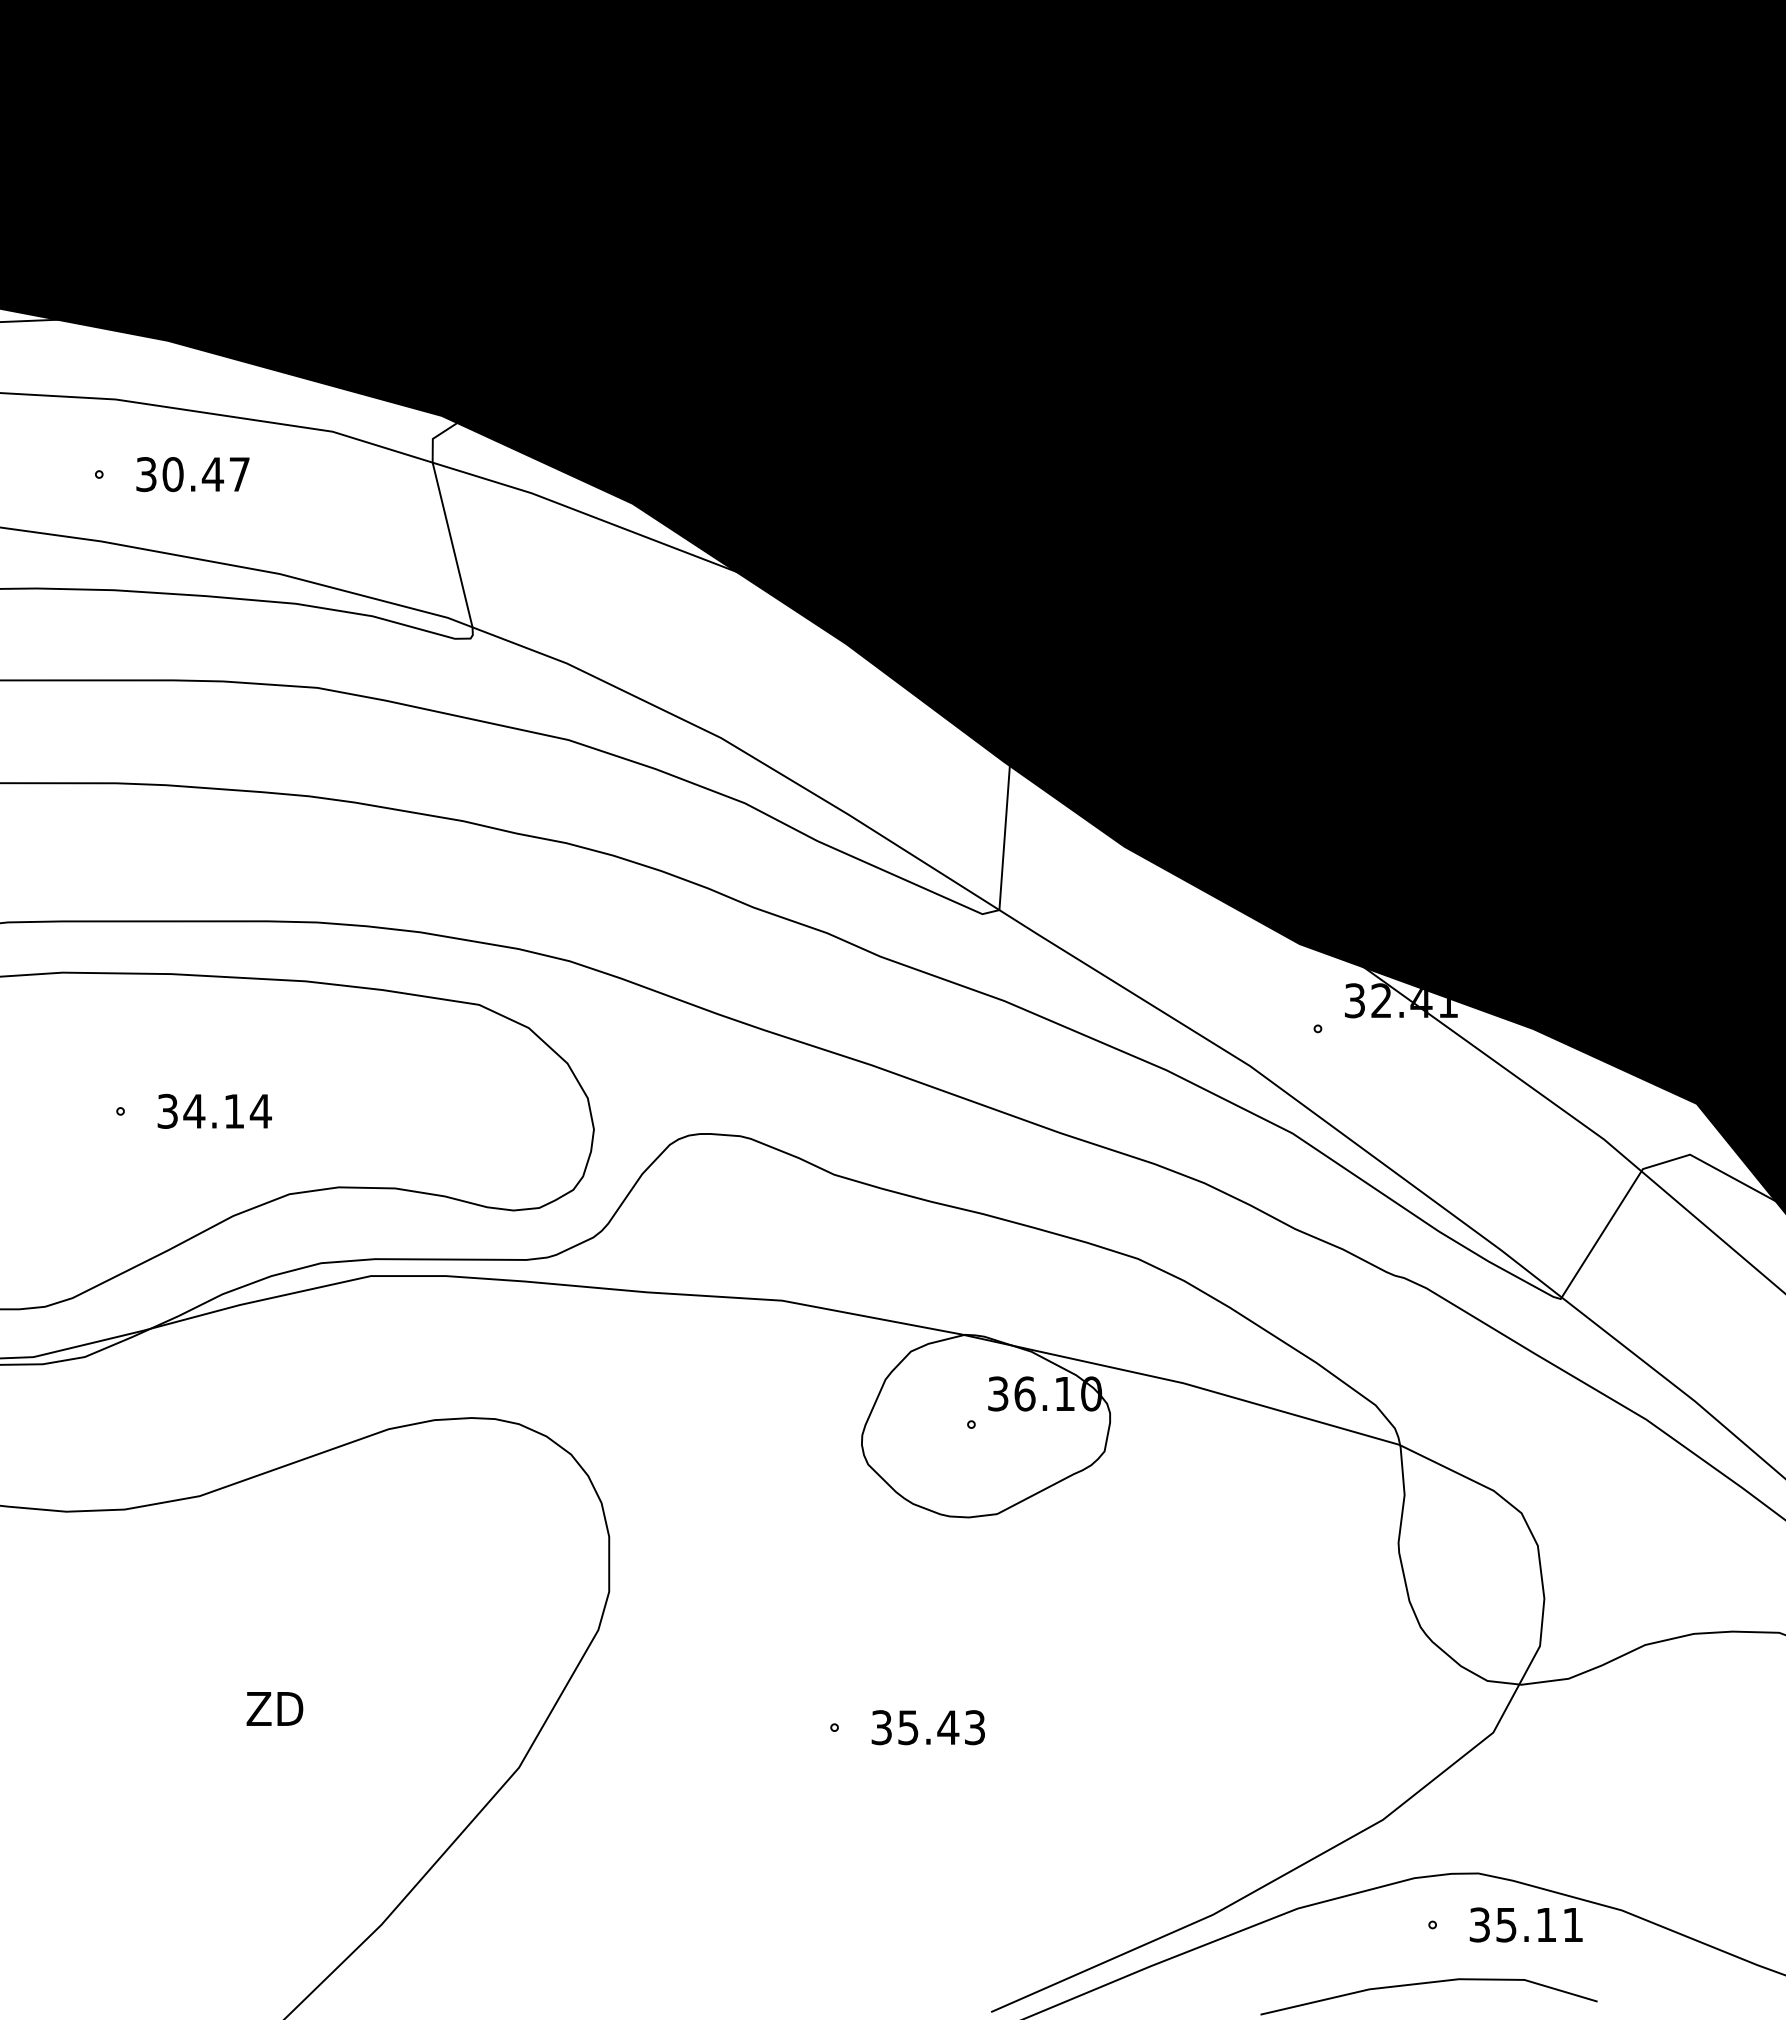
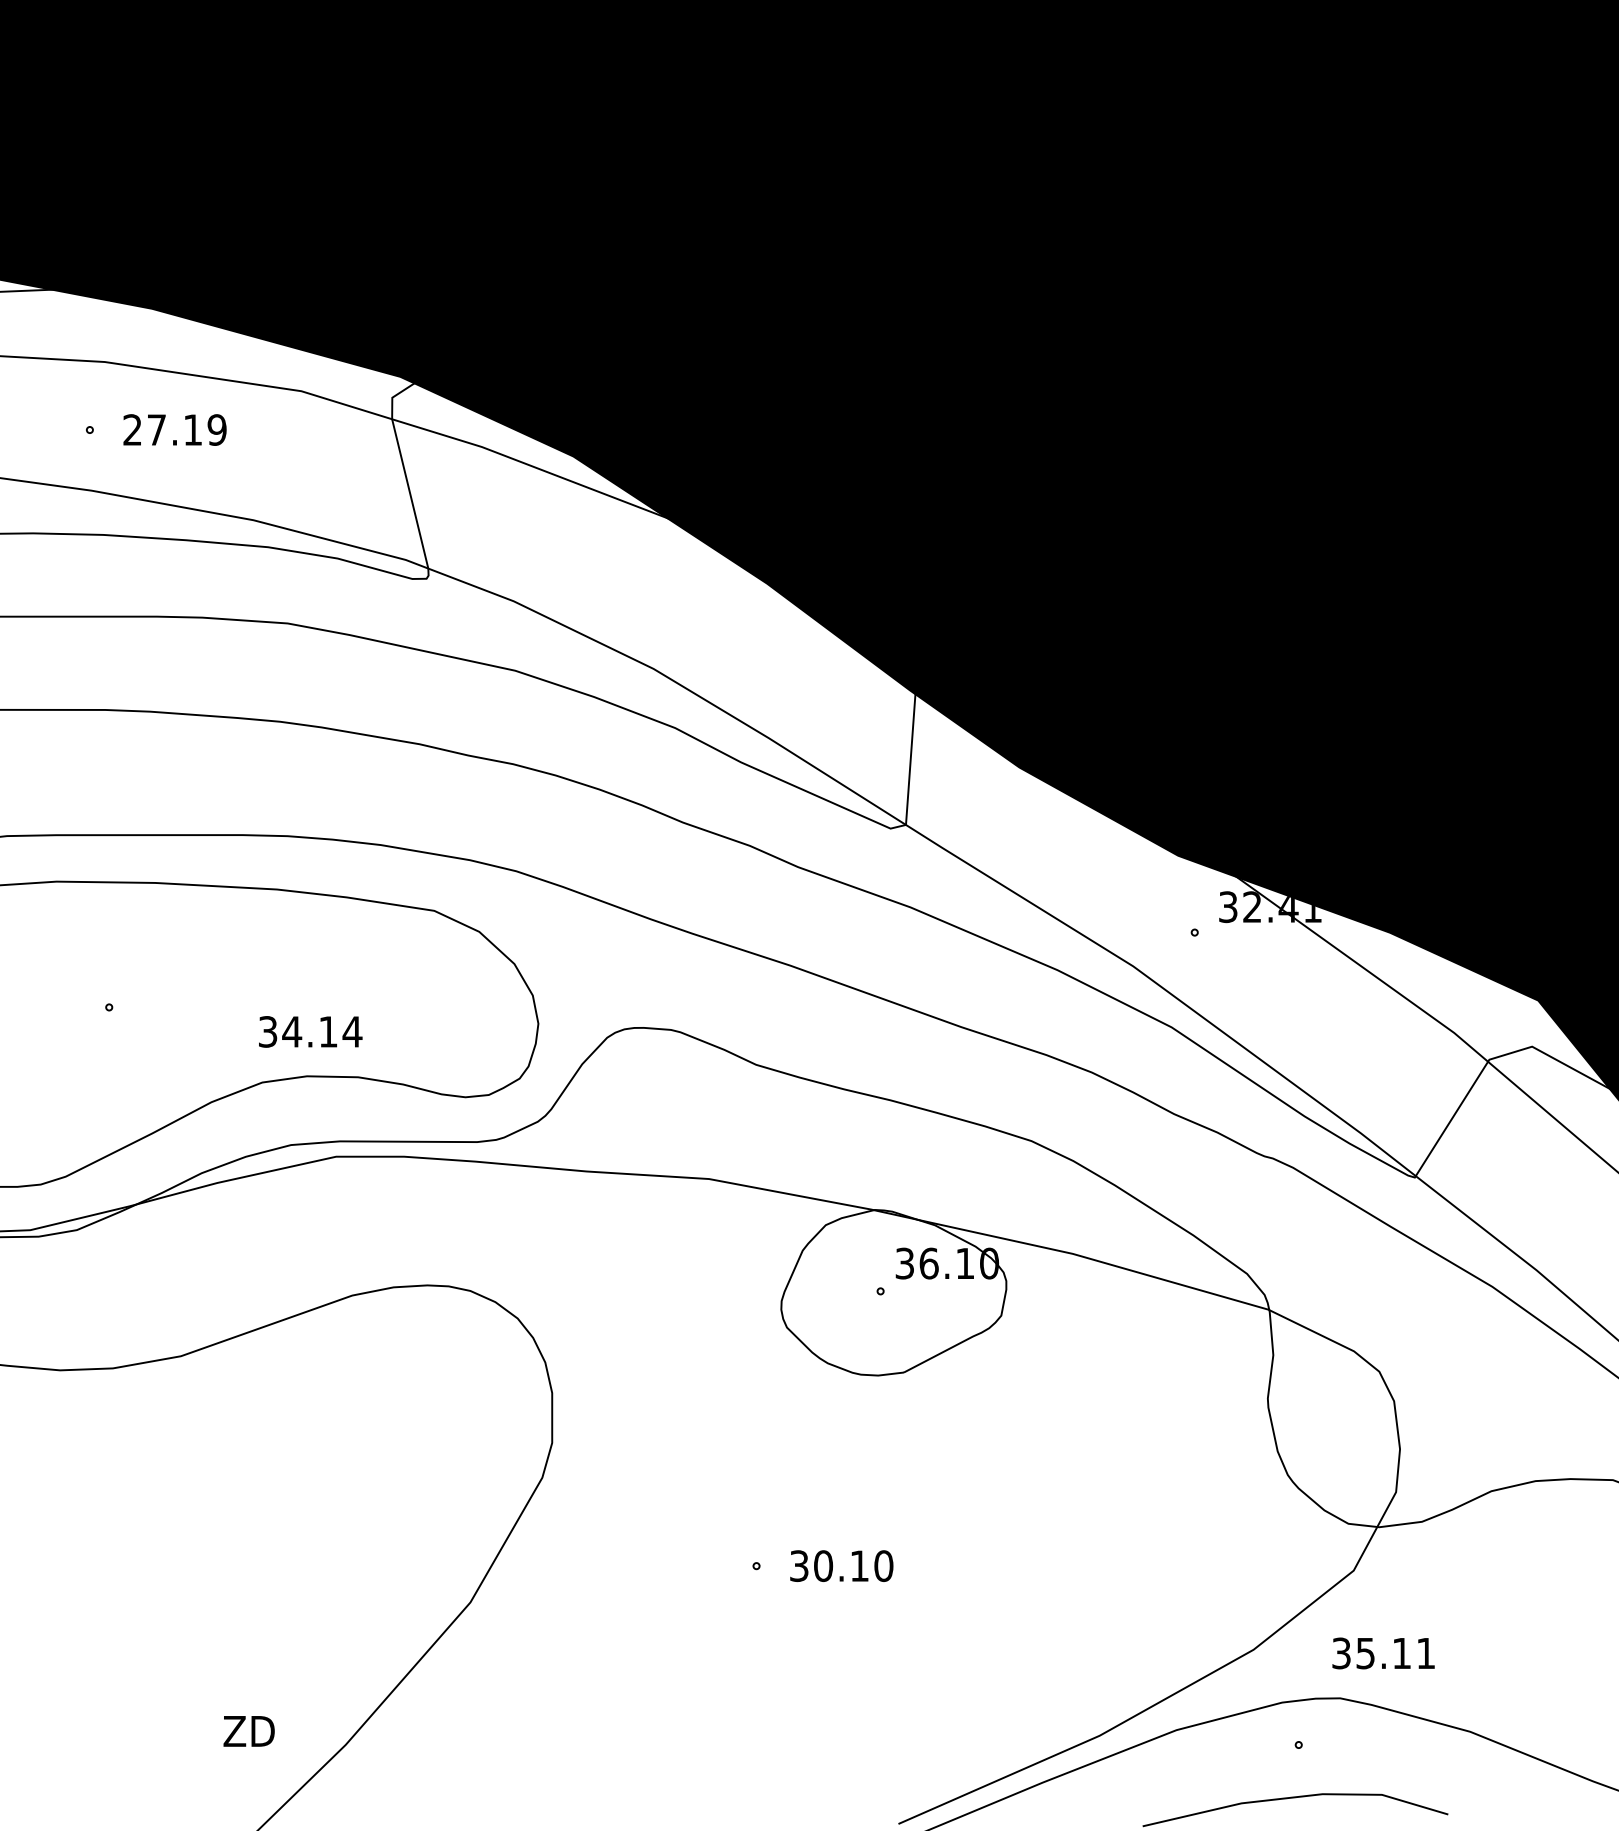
text: (193, 474) -> (175, 430), 30.47 -> 27.19
text: (214, 1110) -> (310, 1031), moved
text: (274, 1708) -> (248, 1730), moved
text: (941, 1727) -> (853, 1565), 35.43 -> 30.10
text: (1525, 1924) -> (1382, 1653), moved

